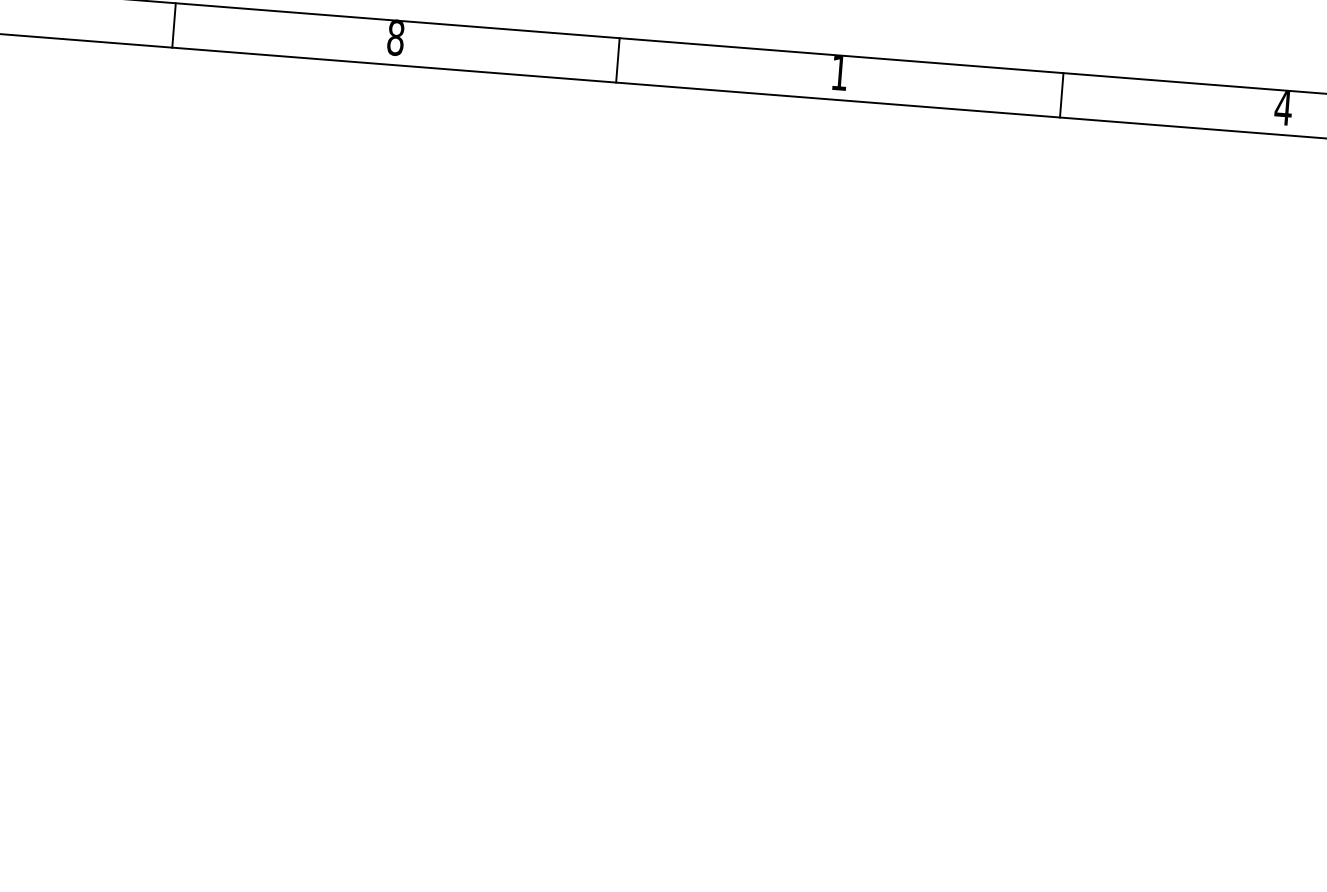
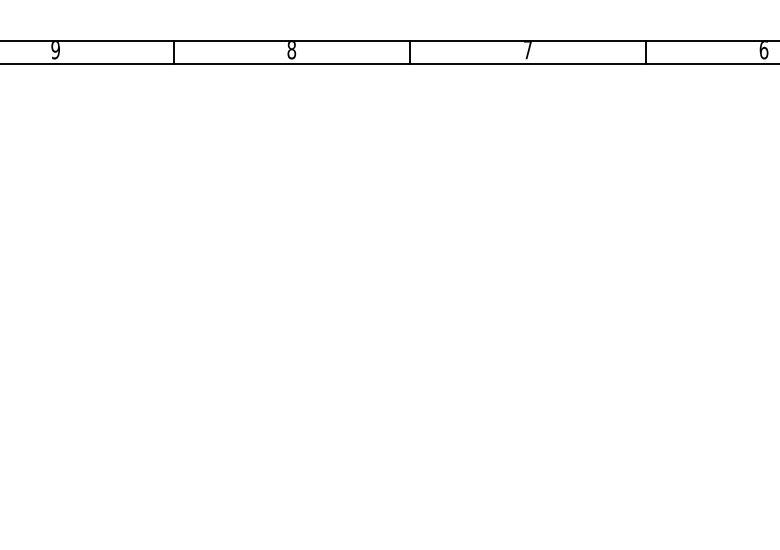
text: (838, 73) -> (527, 50), 1 -> 7
text: (1282, 108) -> (763, 50), 4 -> 6

